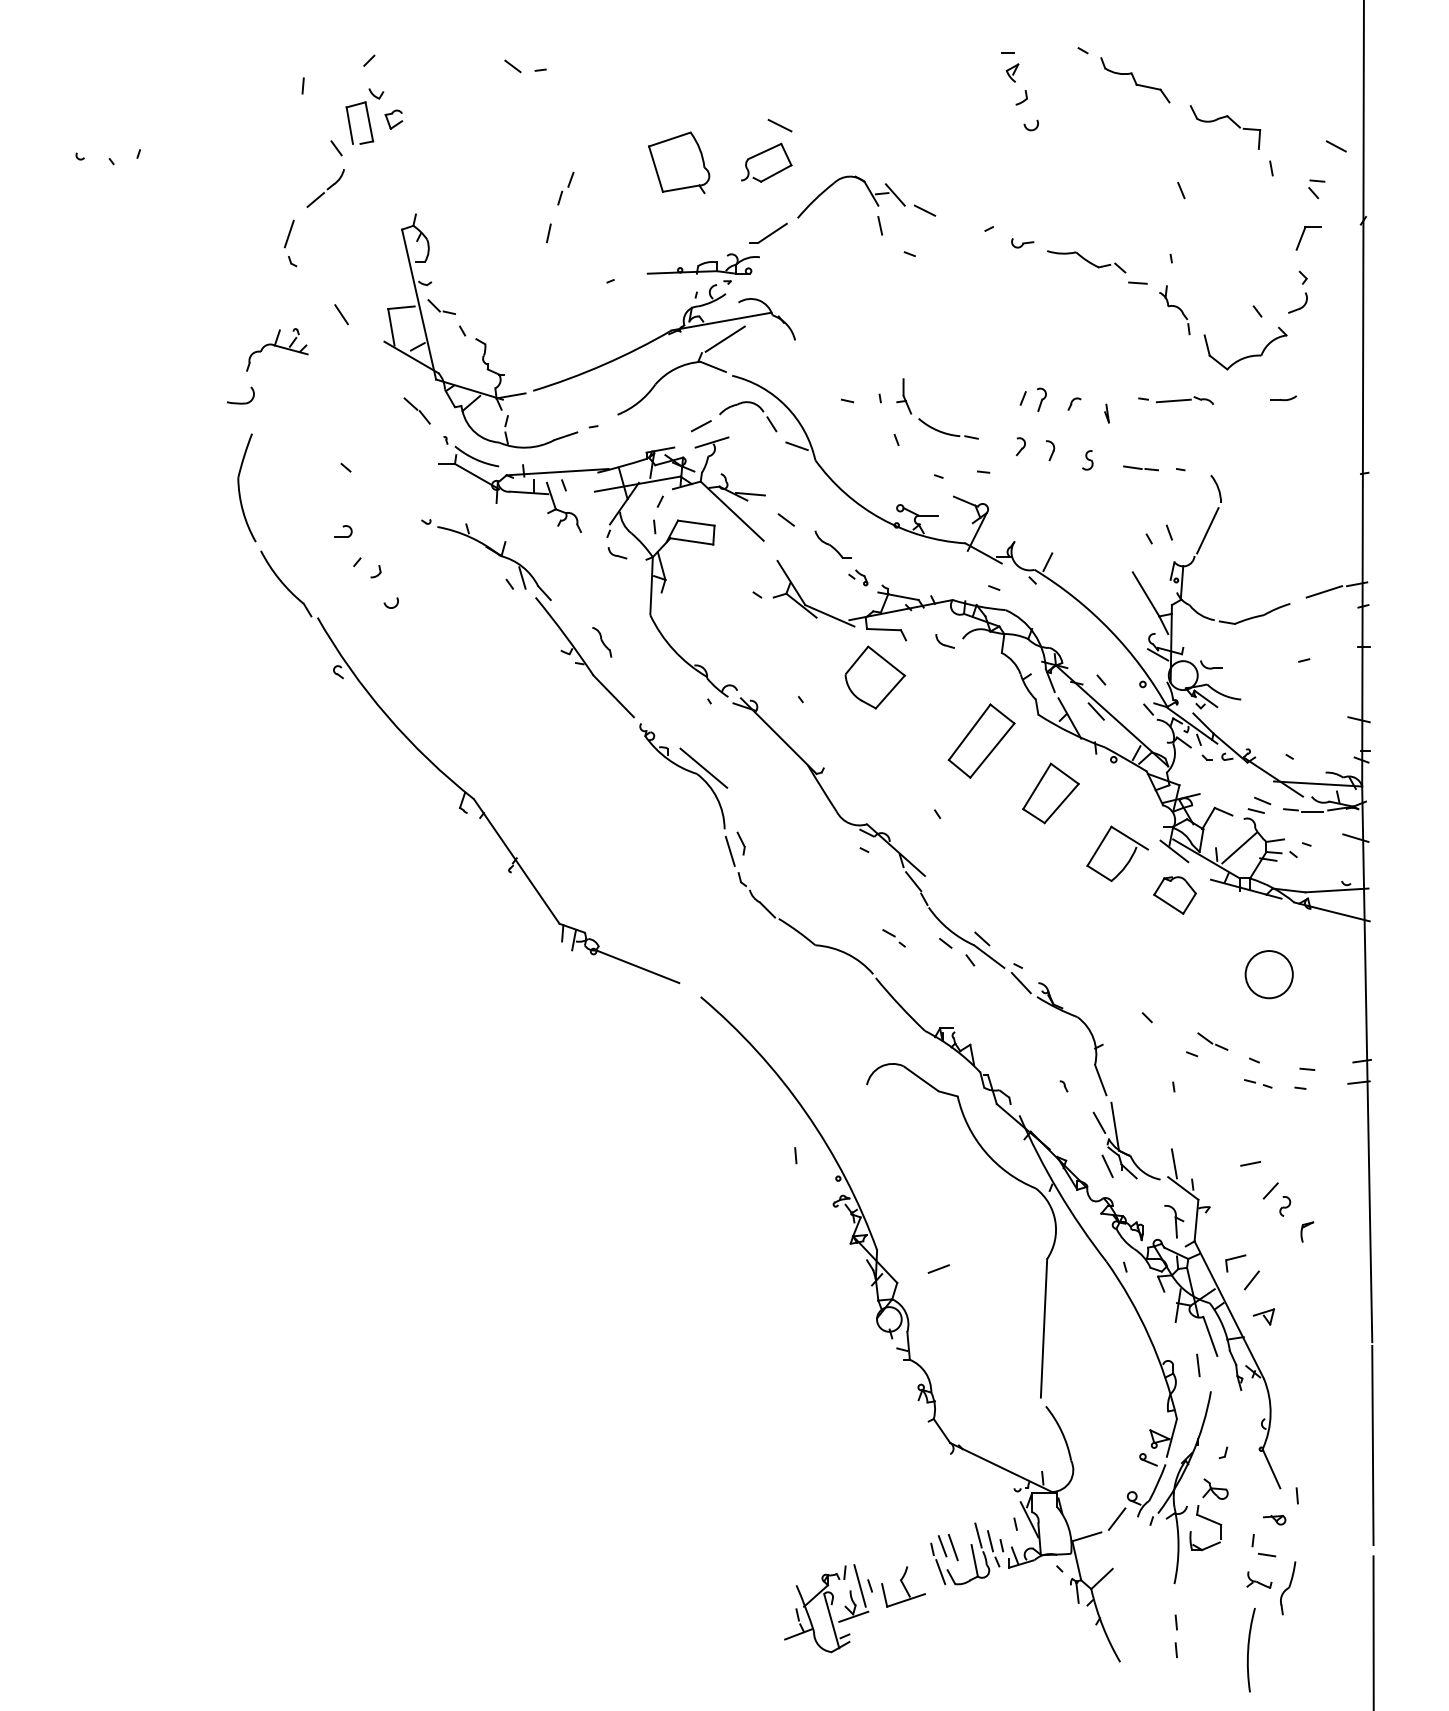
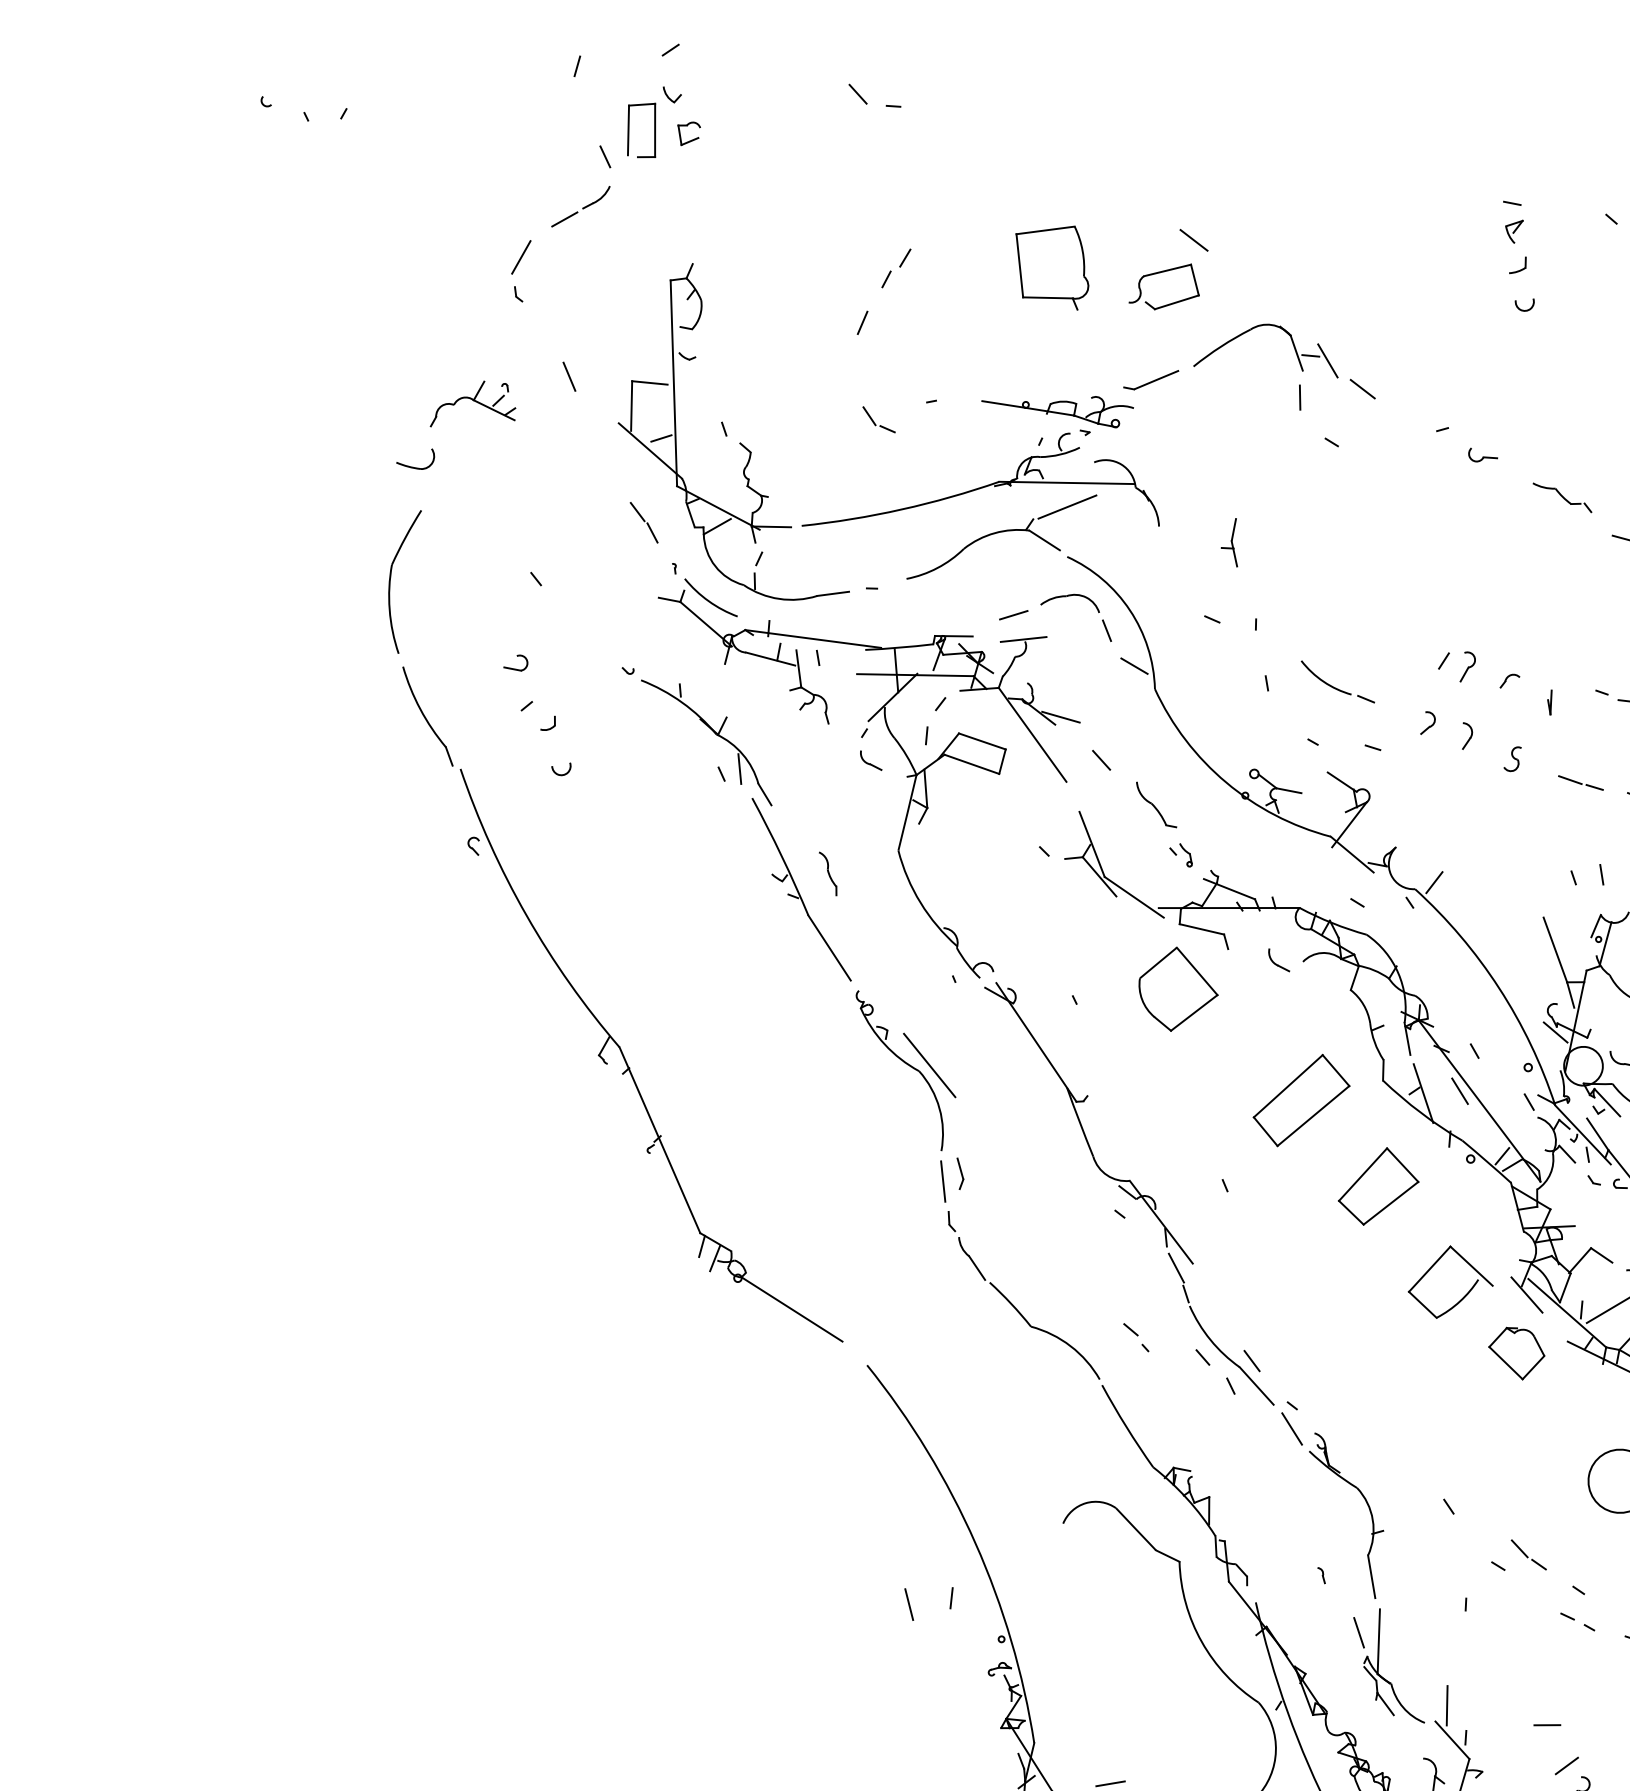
part: (1086, 261) -> (1562, 497), size x0.6
part: (441, 306) -> (878, 418), moved
part: (904, 396) -> (1232, 542), moved
line: (1107, 1166) -> (908, 1604), moved

